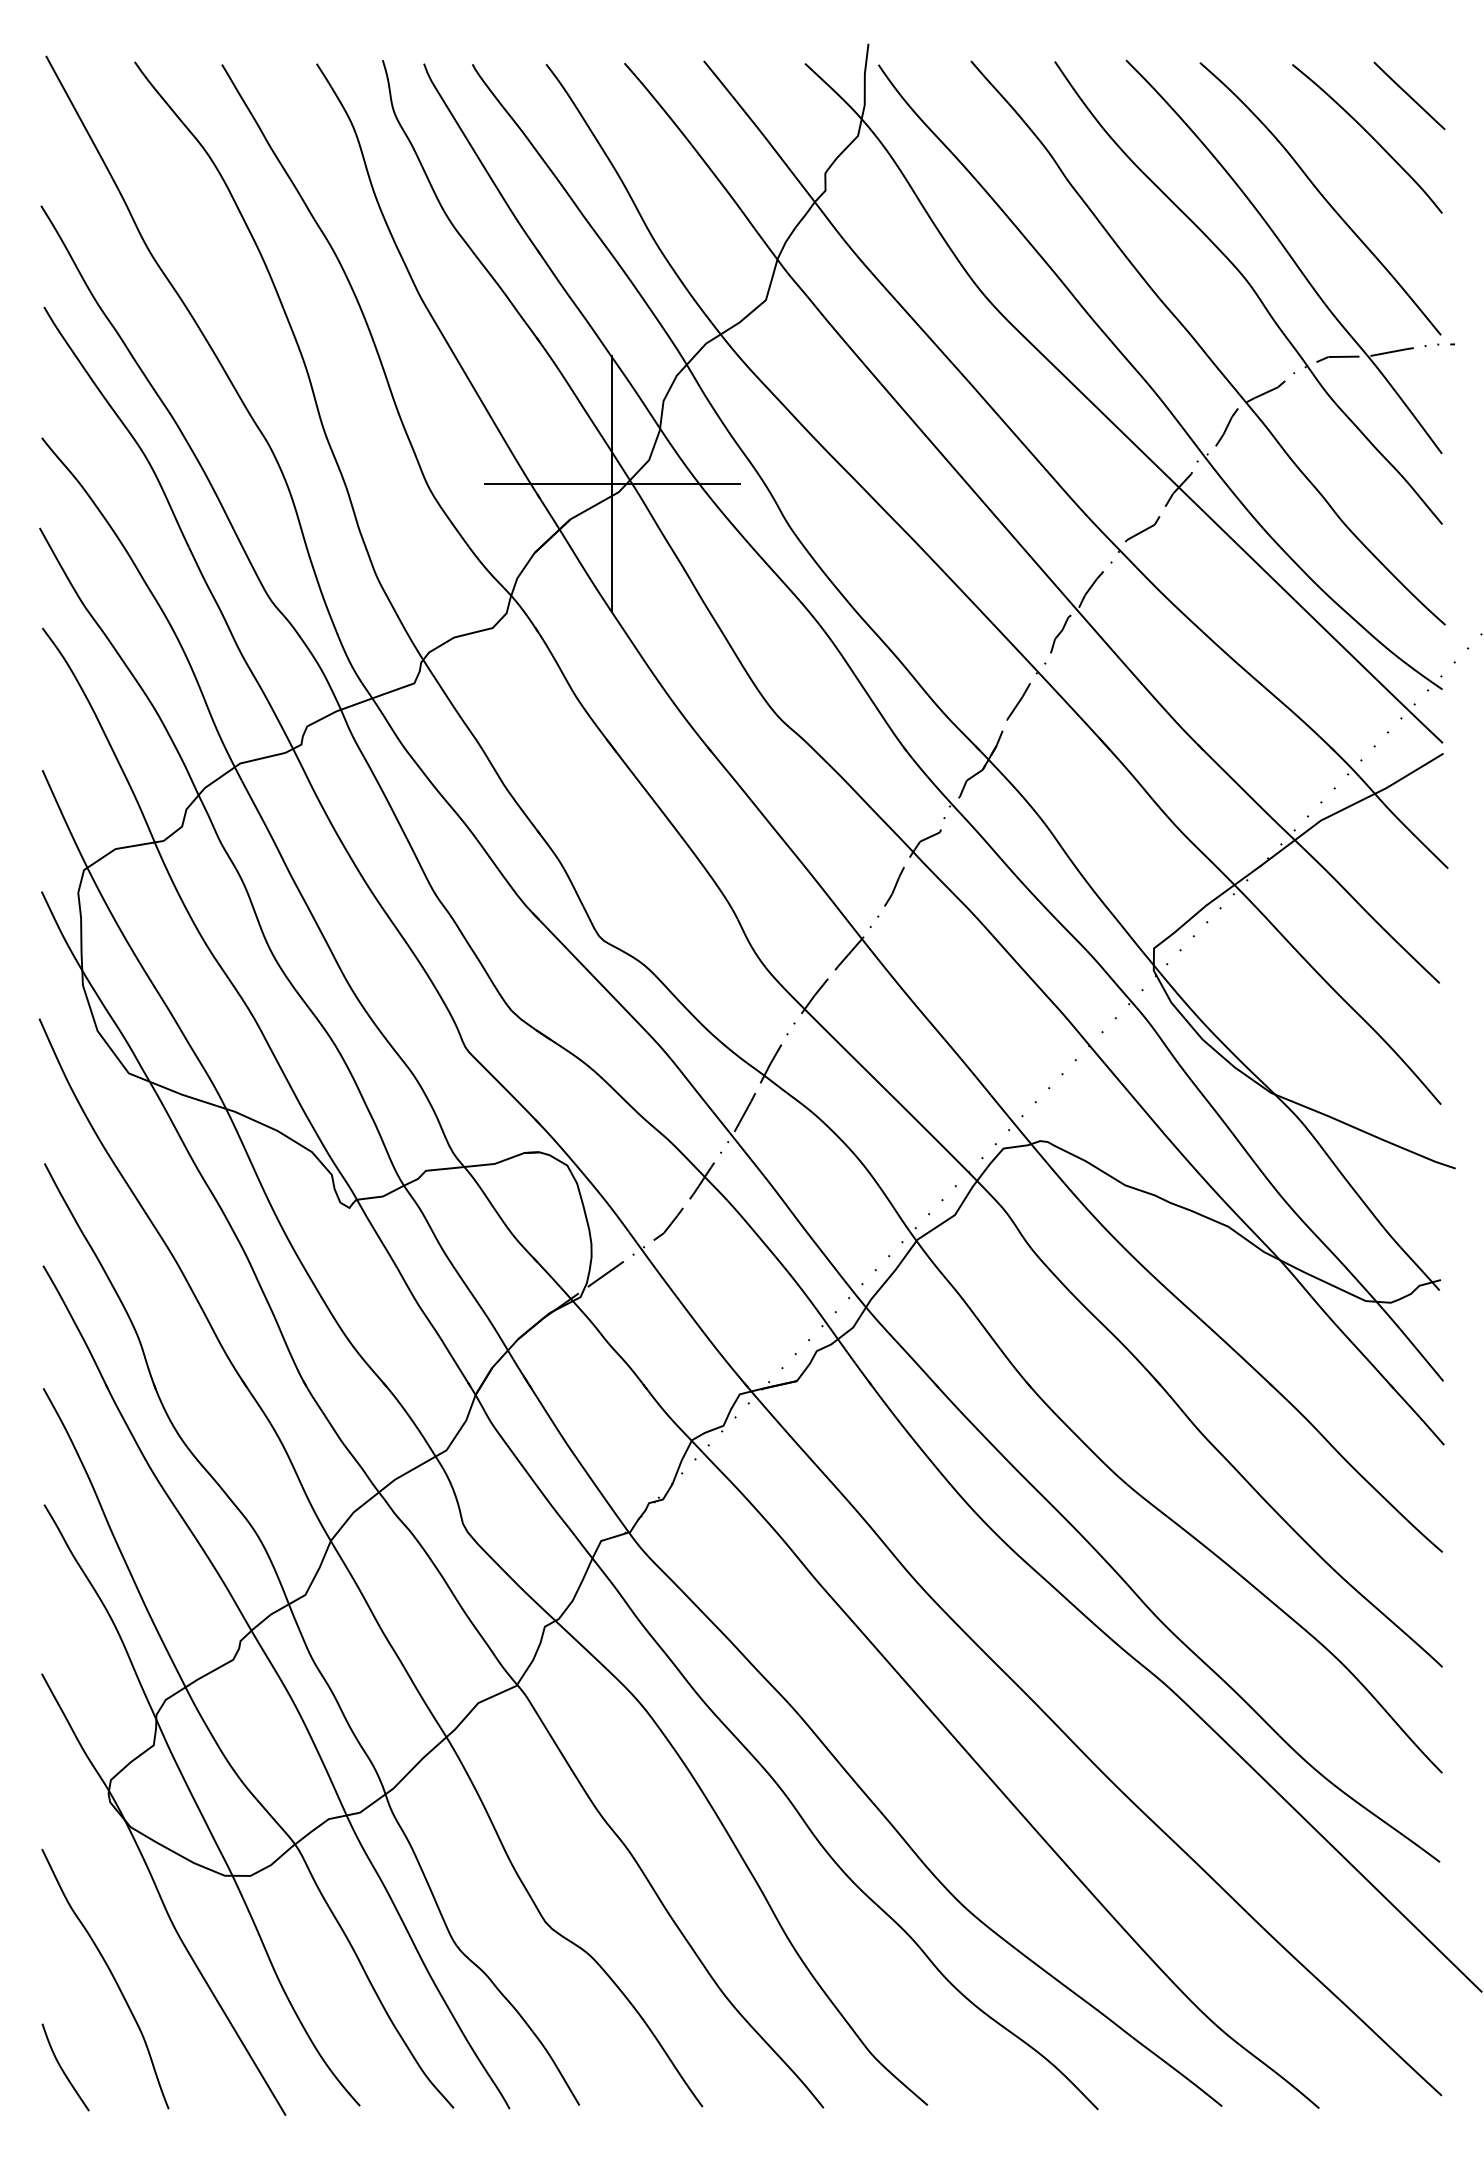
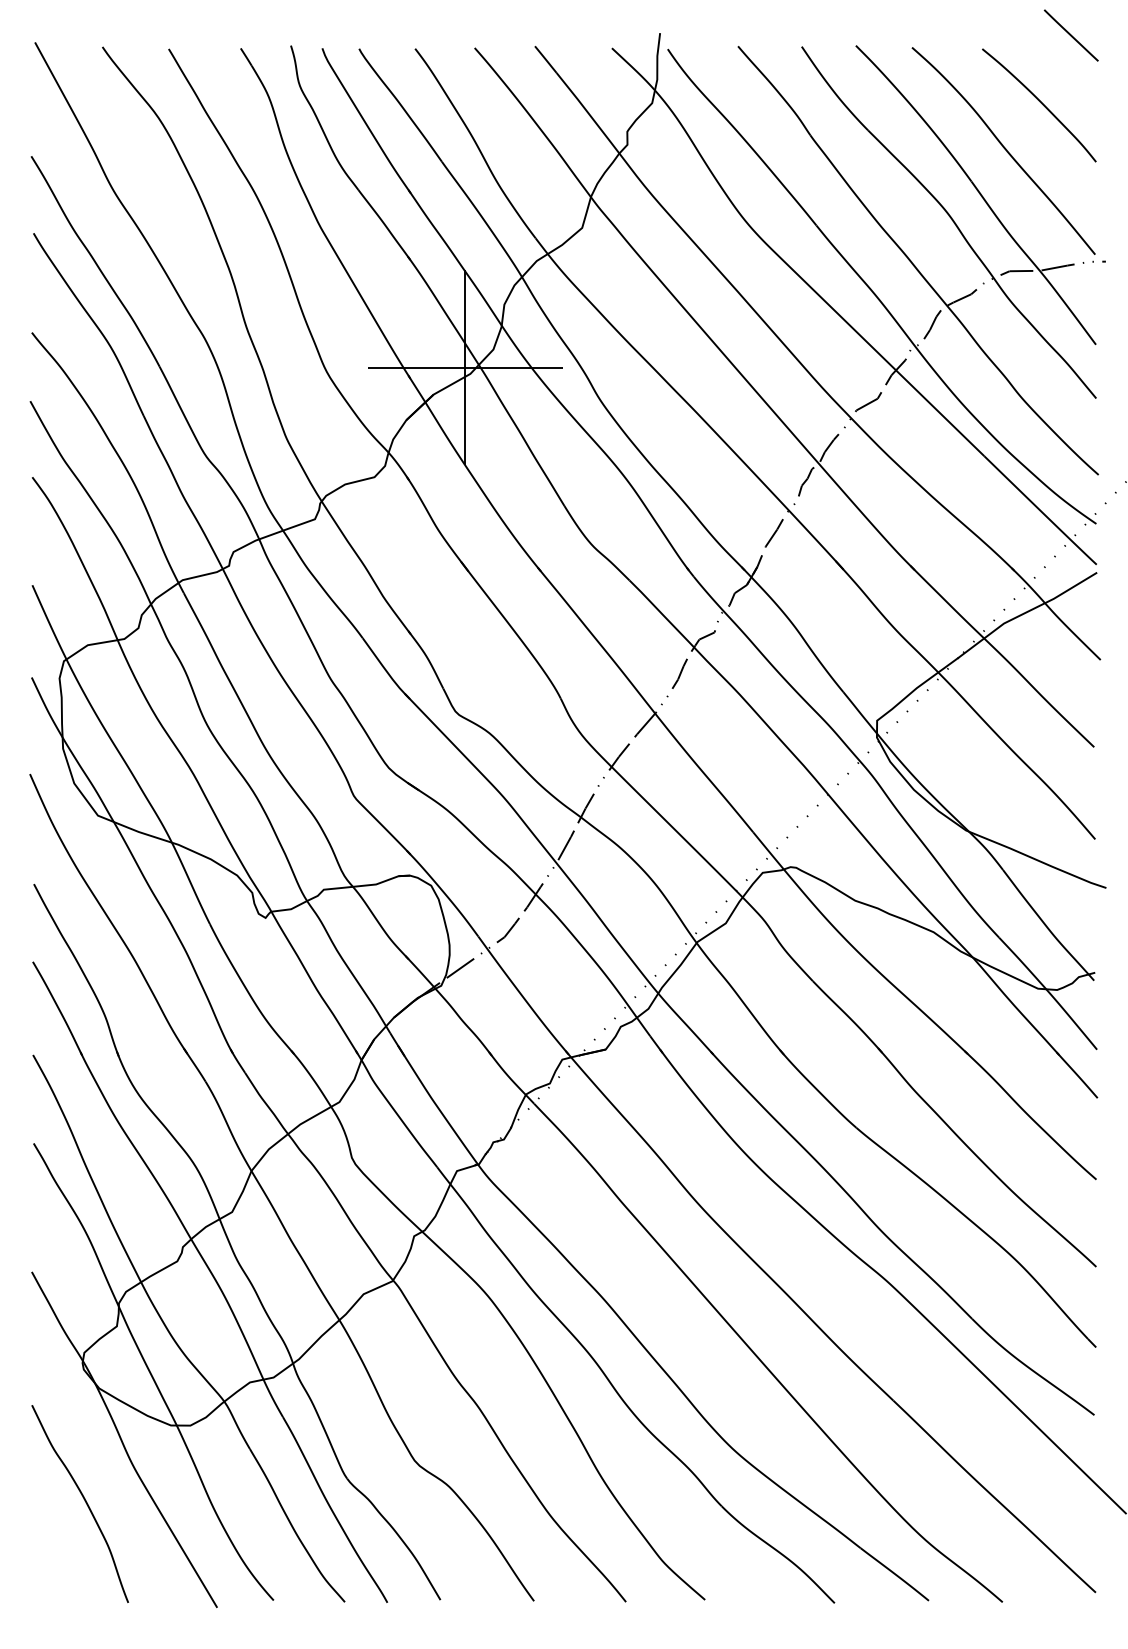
line: (1409, 95) -> (1071, 35), moved
curve: (63, 2069) -> (48, 1572), removed

